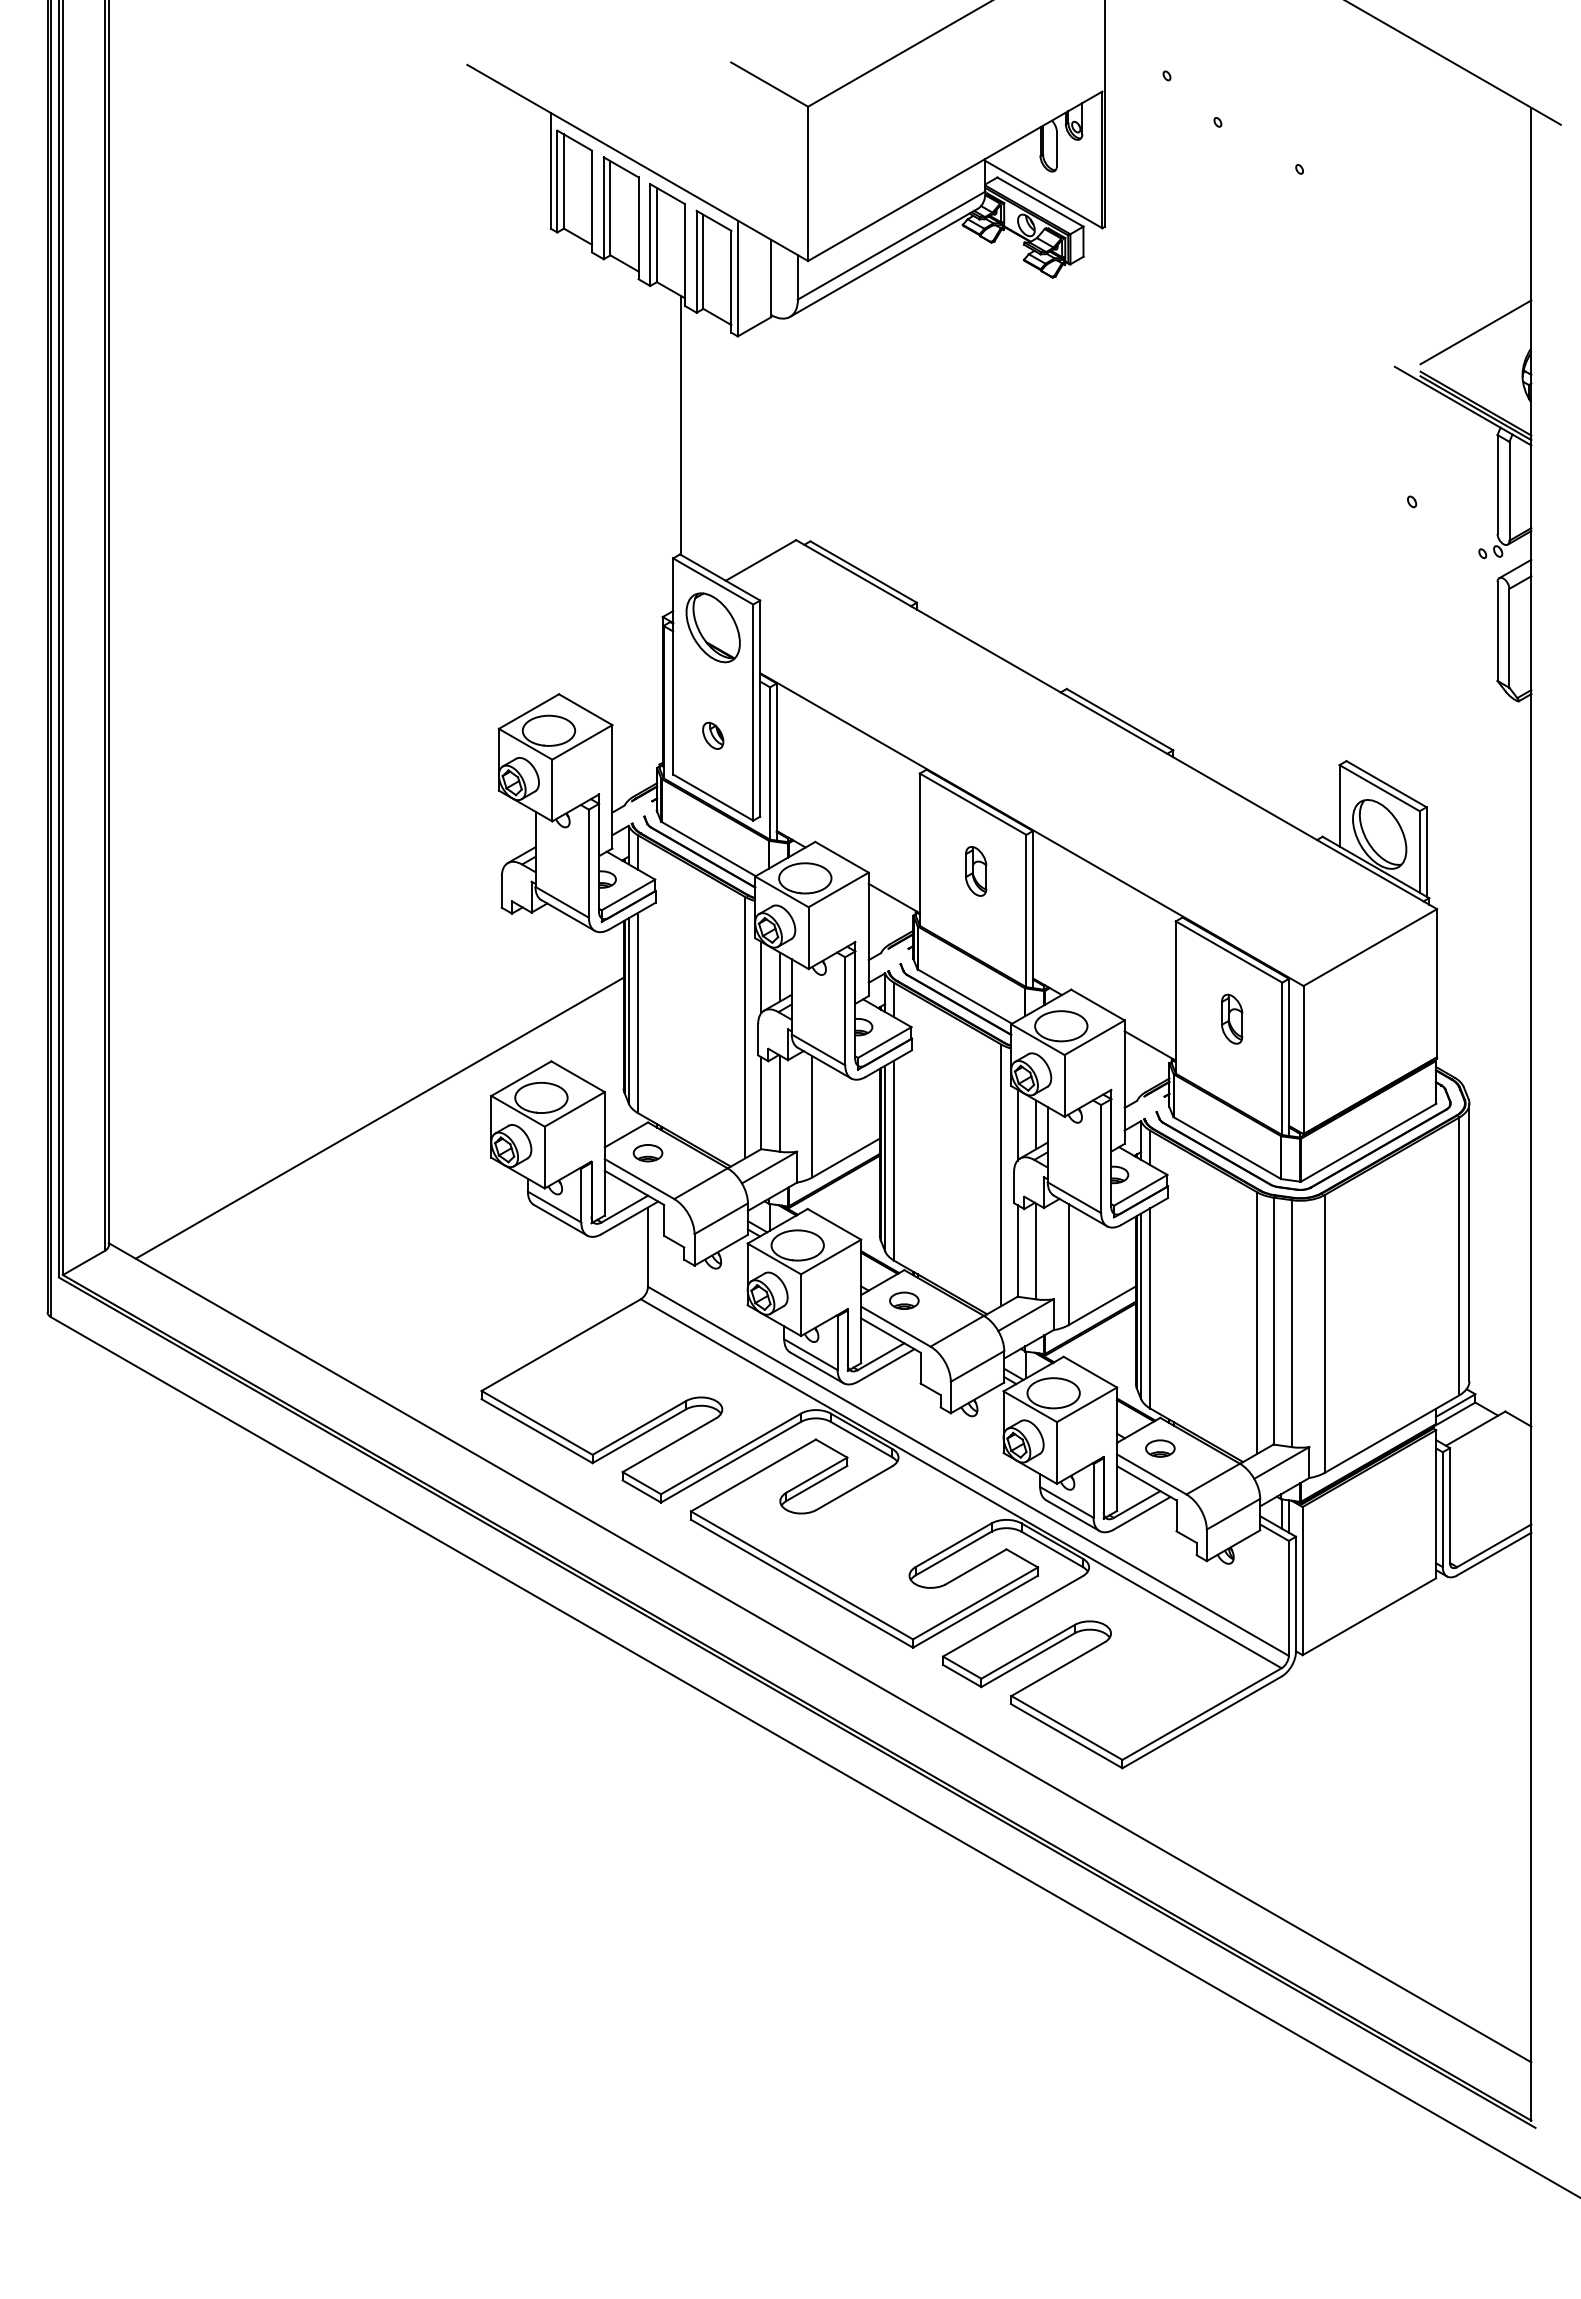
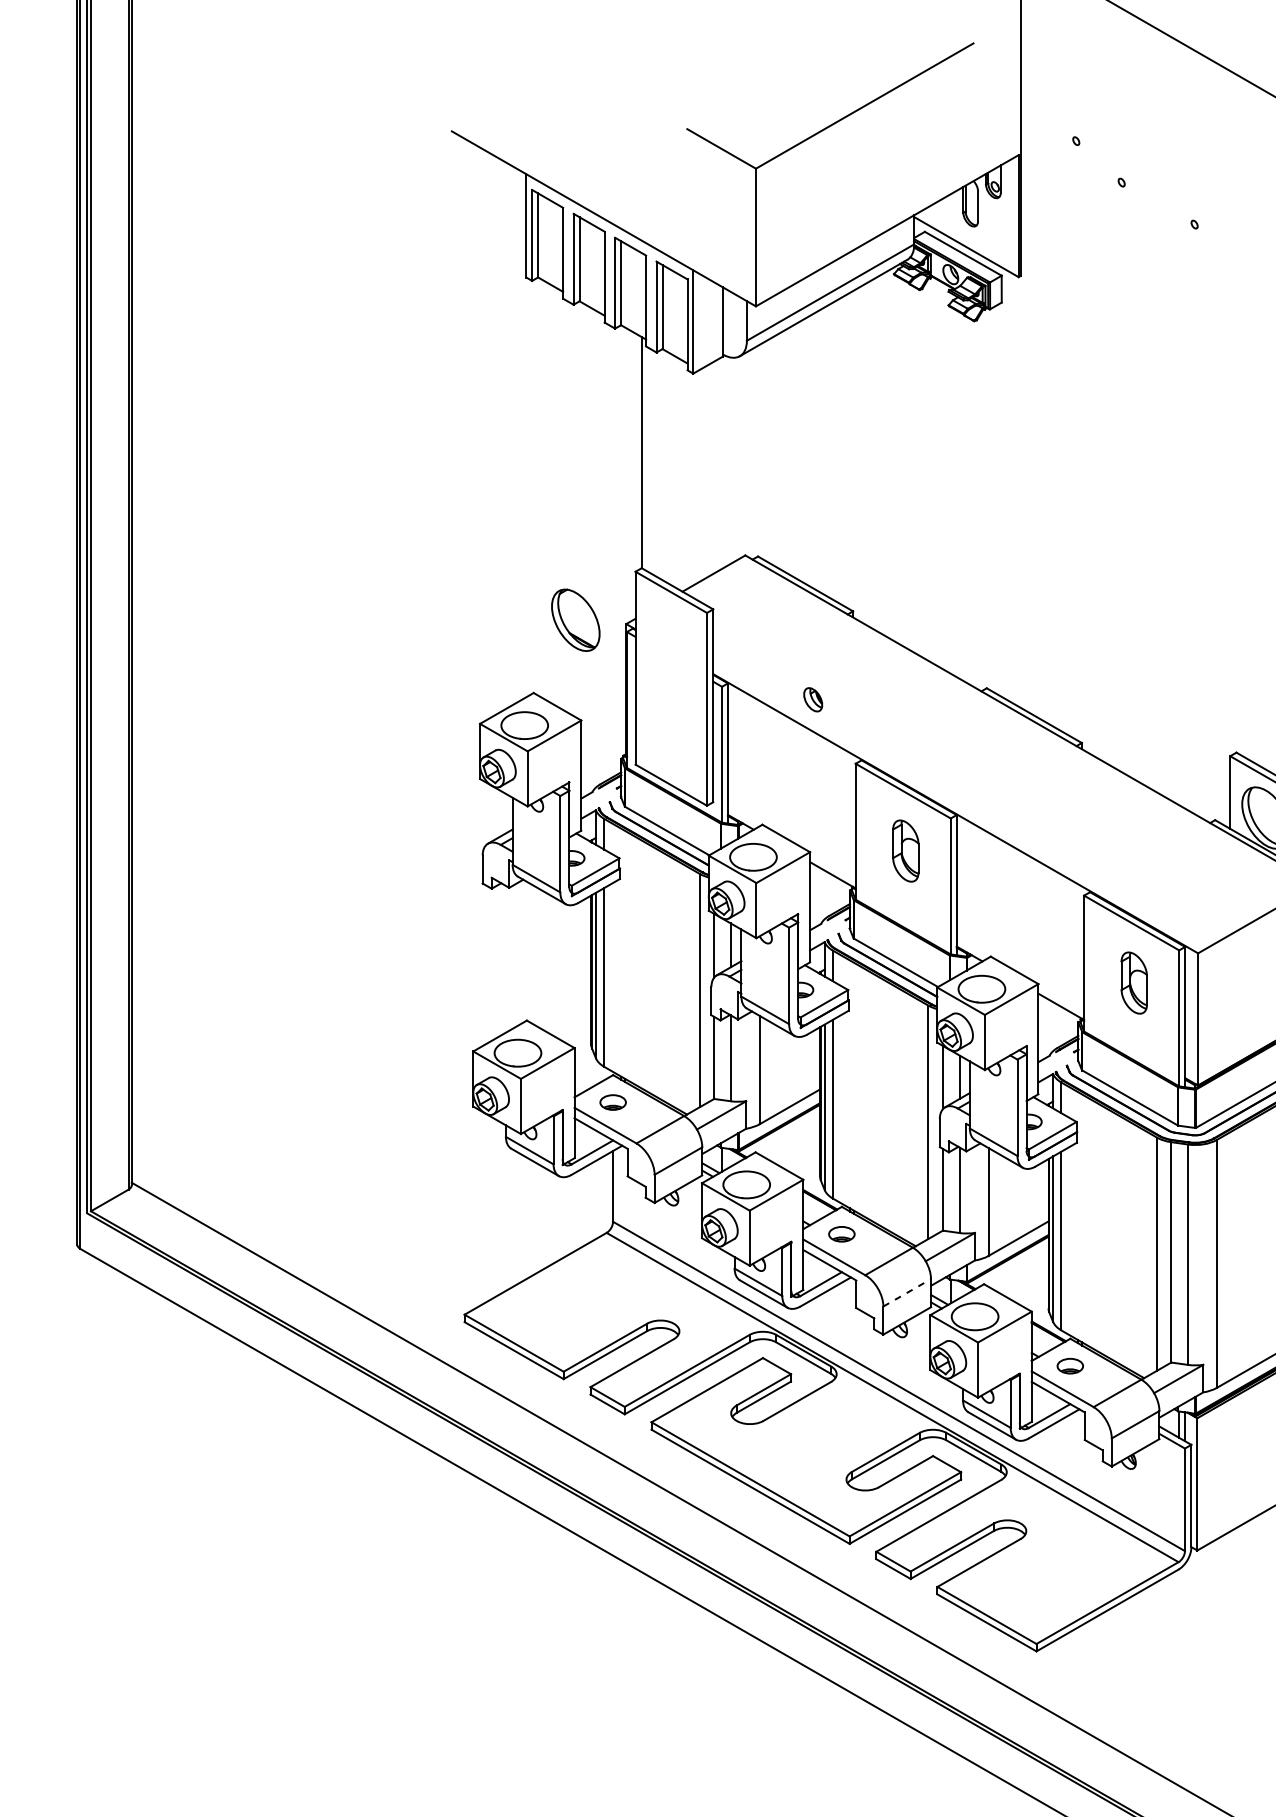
part: (712, 627) -> (575, 620), moved
part: (713, 735) -> (813, 699), moved
part: (976, 871) -> (906, 851), size x1.4
part: (1232, 1018) -> (1134, 982), size x1.4
line: (379, 1117) -> (373, 1070), removed
line: (977, 1366) -> (907, 1292), solid -> dashed

